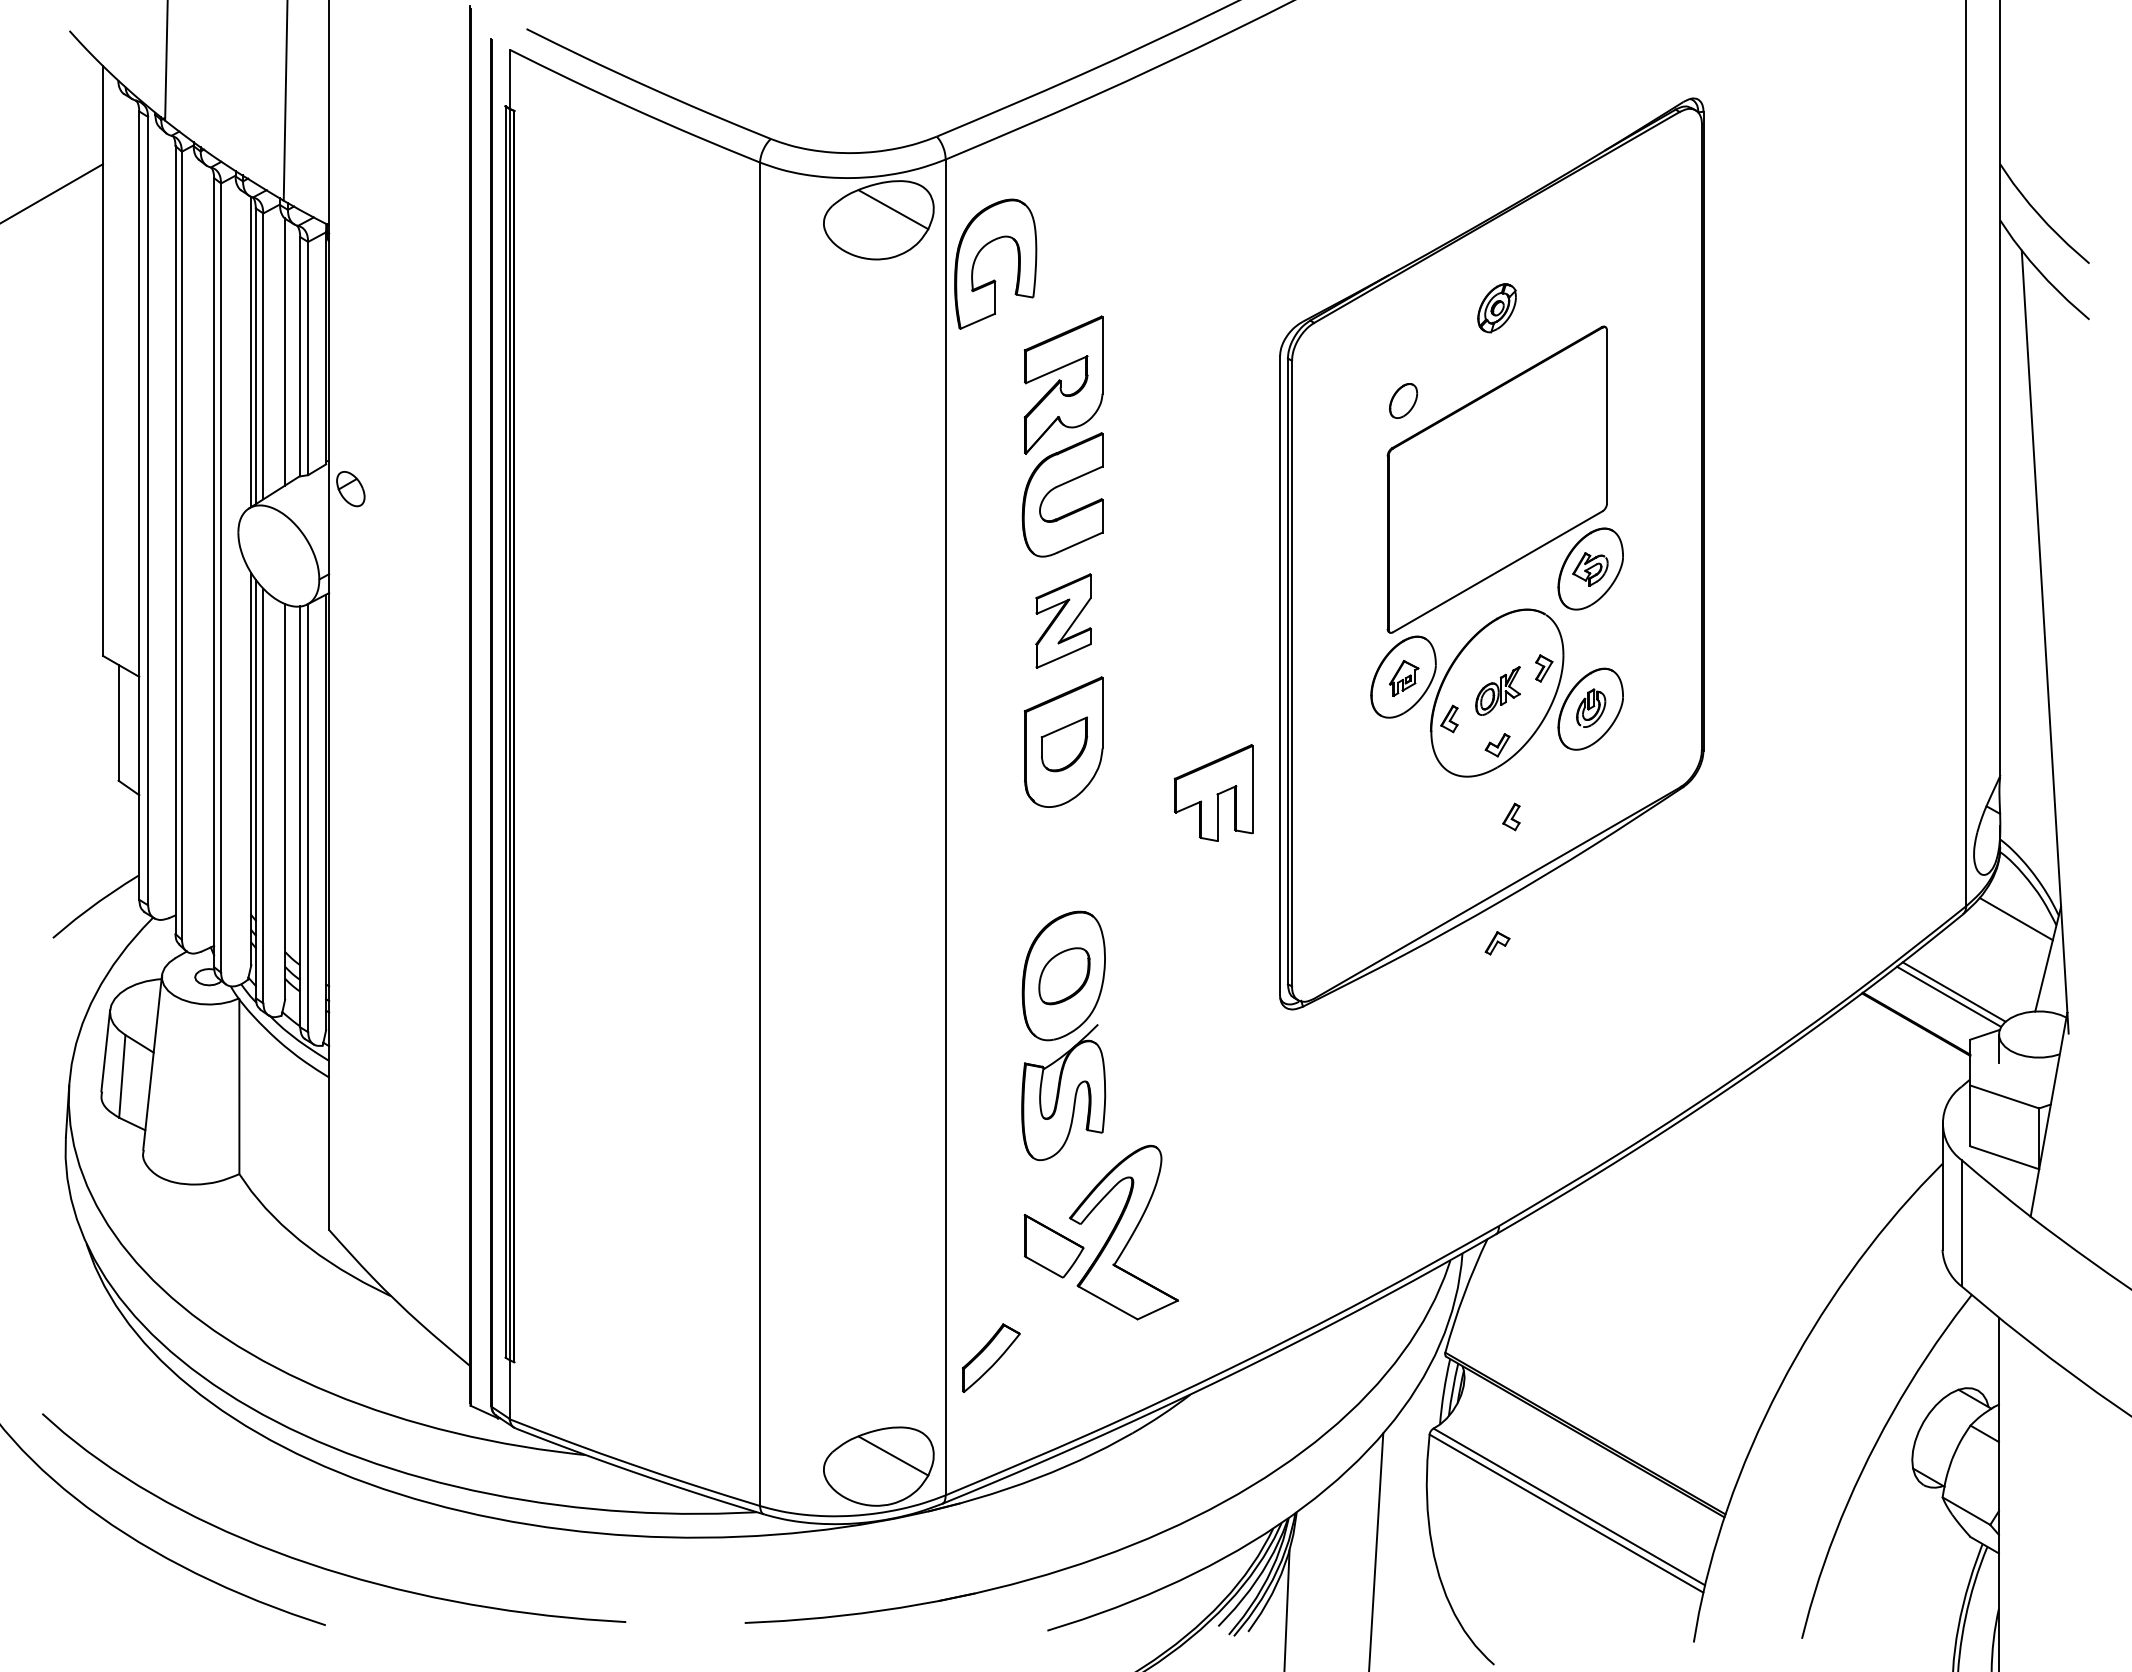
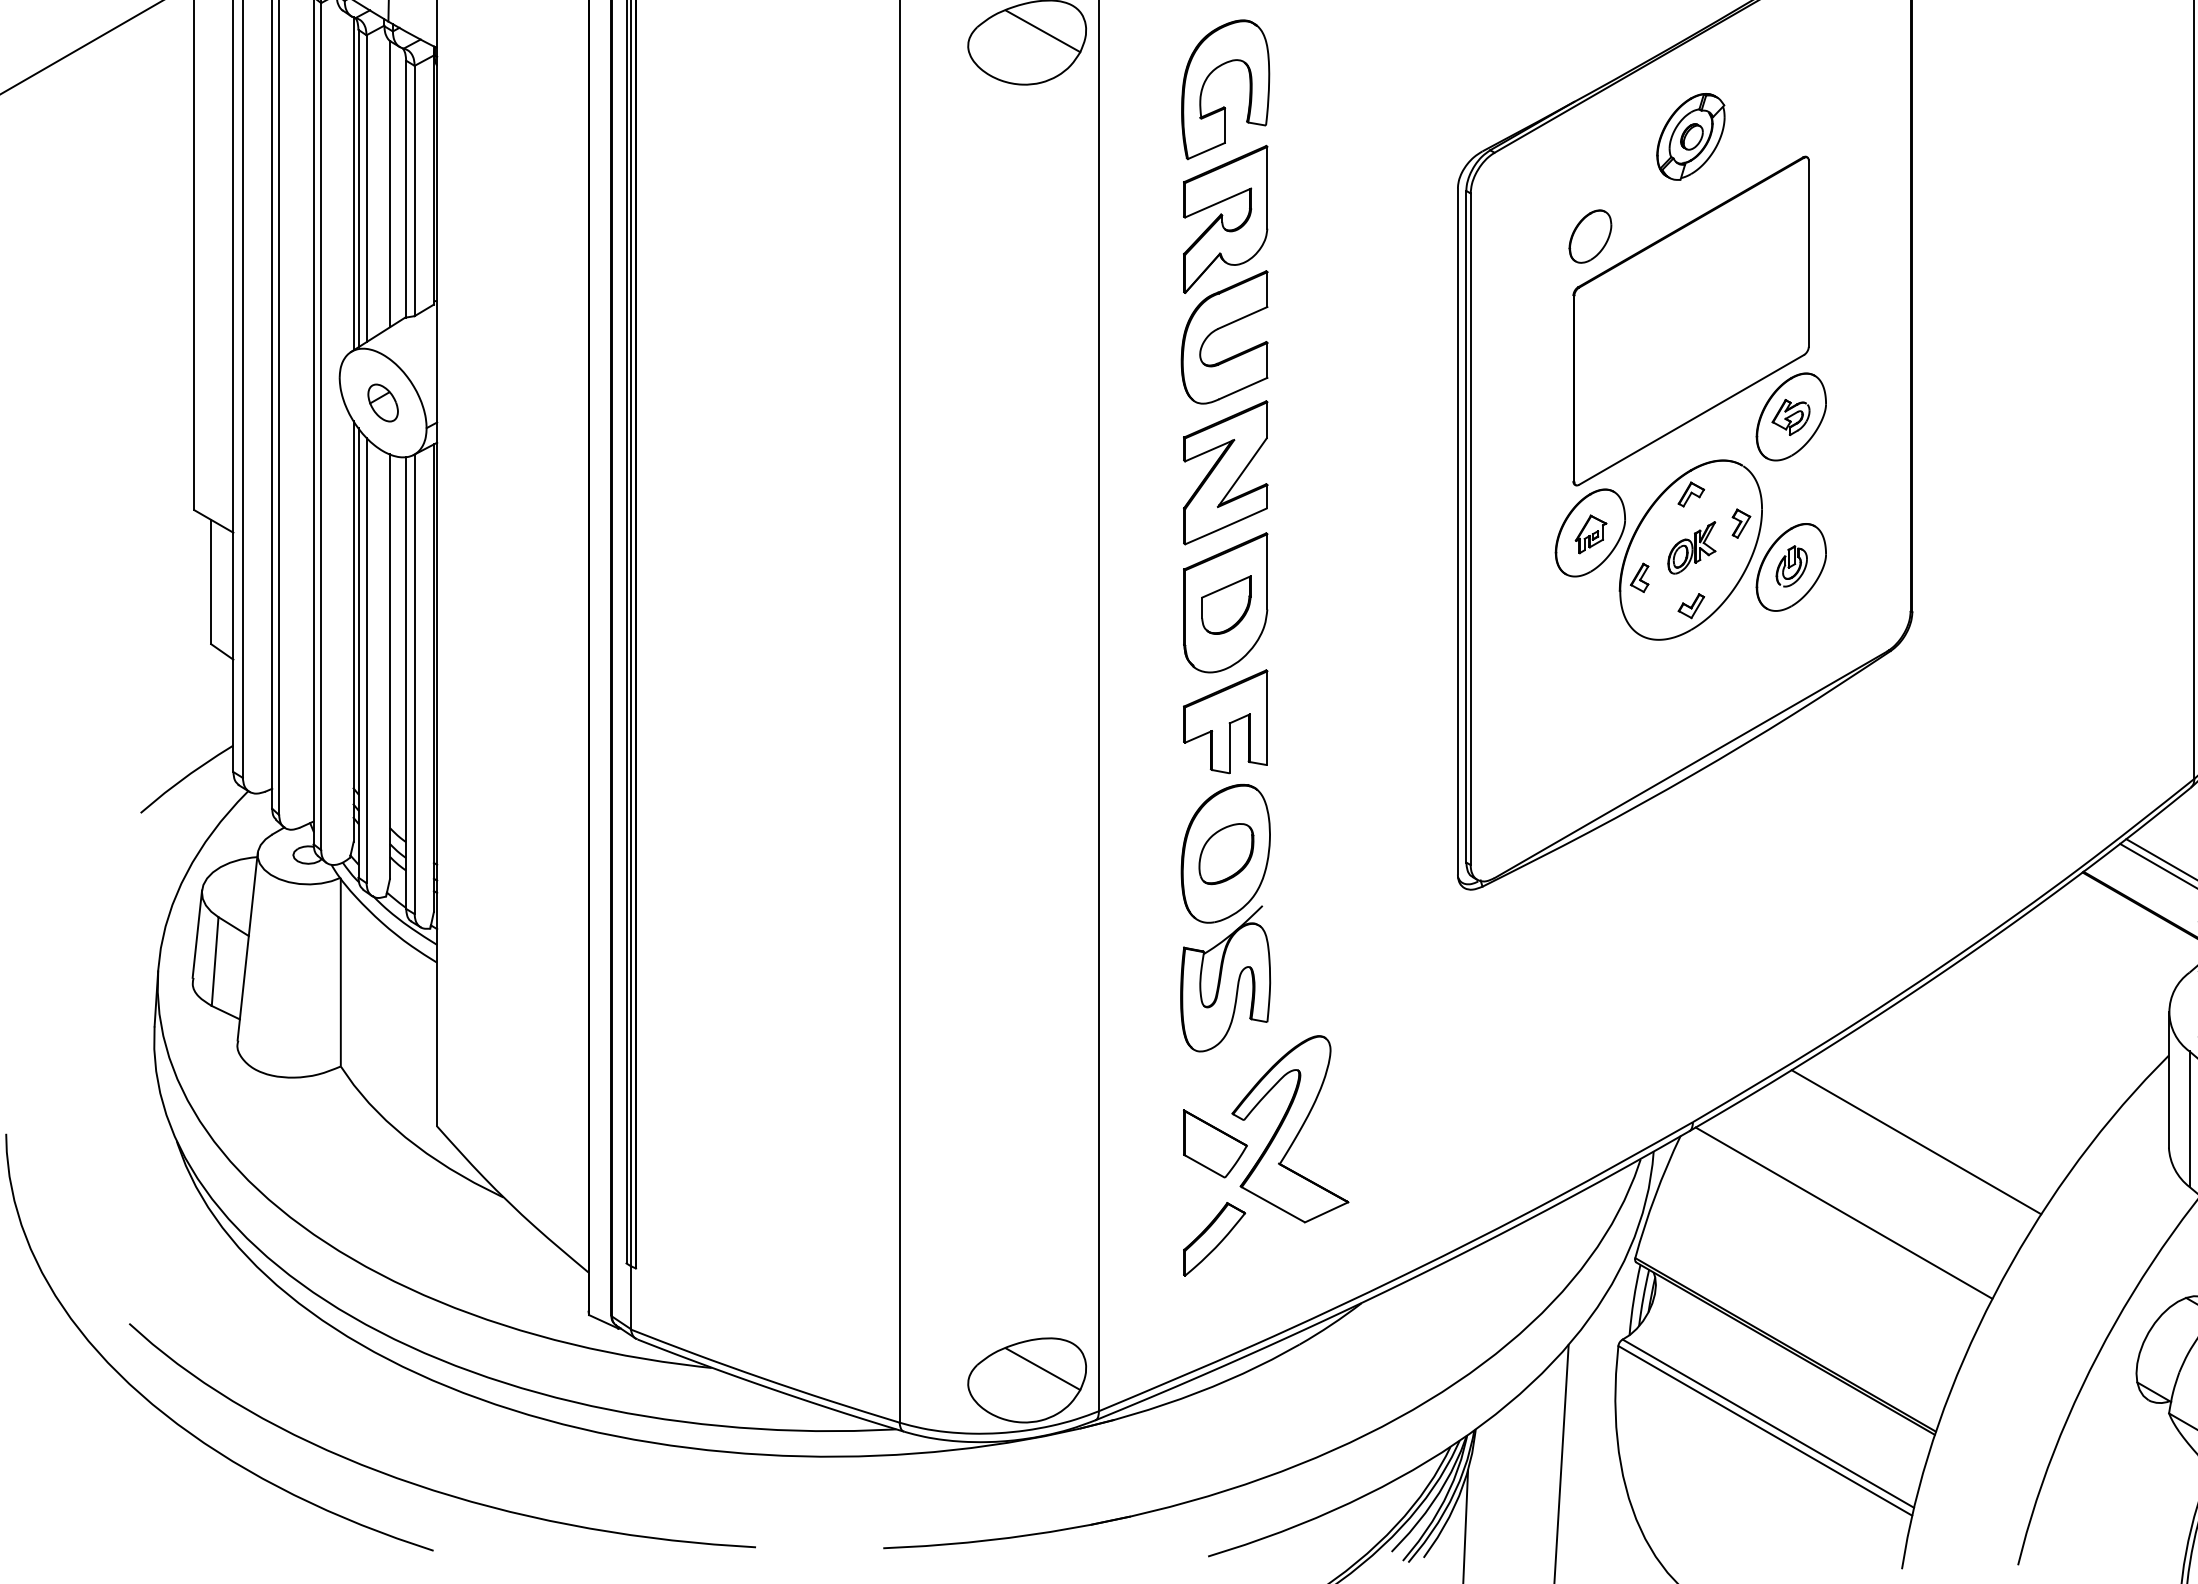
part: (994, 279) -> (1224, 106), moved
part: (1496, 308) -> (1690, 137), size x1.67
part: (1403, 400) -> (1590, 236), size x1.43
part: (350, 489) -> (382, 403), moved
part: (1063, 620) -> (1225, 472), size x1.43
part: (1213, 792) -> (1225, 721), moved
part: (1511, 816) -> (1706, 682), removed
part: (1497, 943) -> (1691, 494), moved
line: (1707, 1244) -> (1916, 1141), added
line: (1639, 1310) -> (1843, 1212), added
part: (991, 1357) -> (1214, 1238), moved

